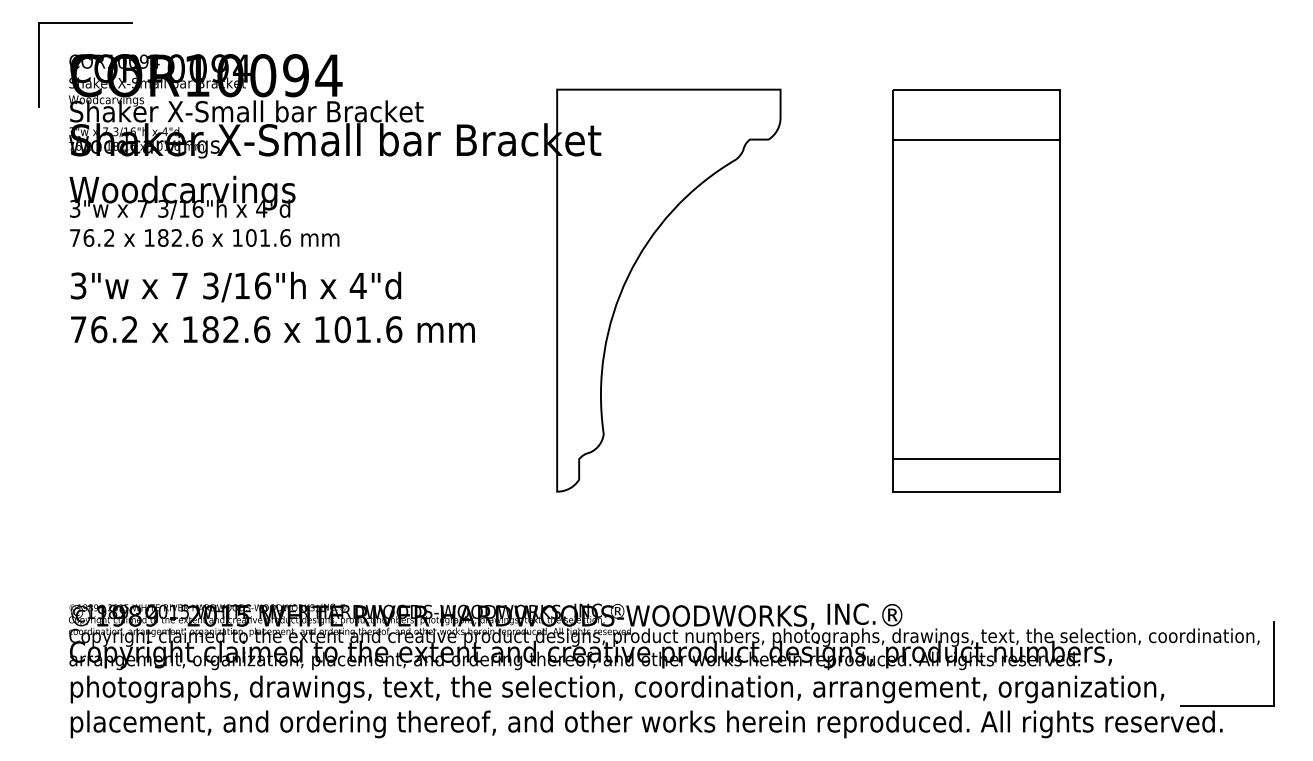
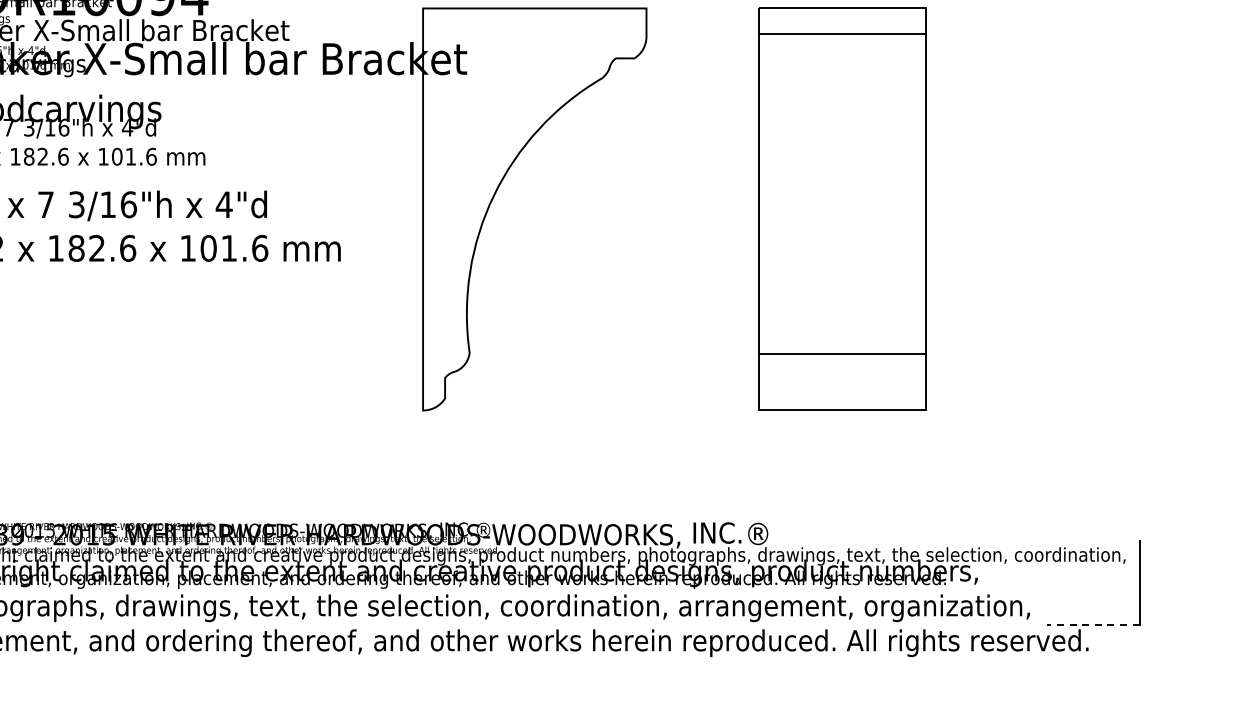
line: (976, 139) -> (842, 34), moved
line: (976, 459) -> (842, 354), moved
line: (1227, 706) -> (1093, 625), solid -> dashed

